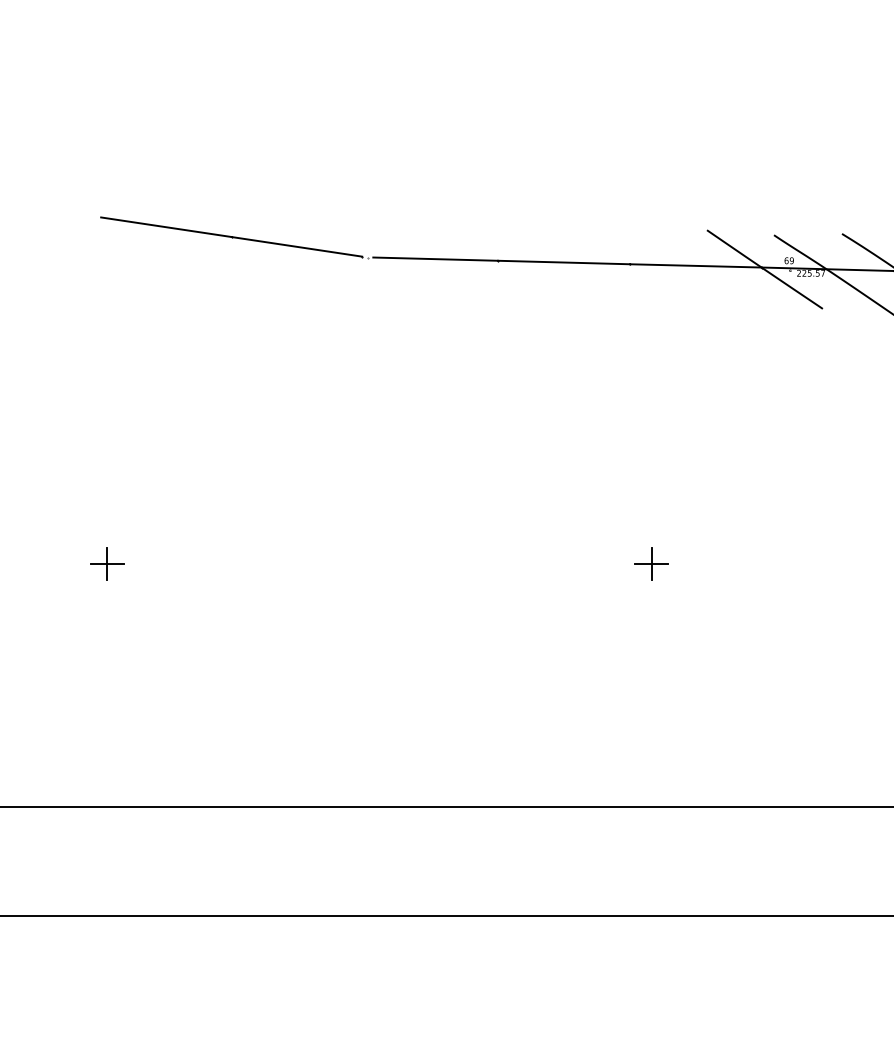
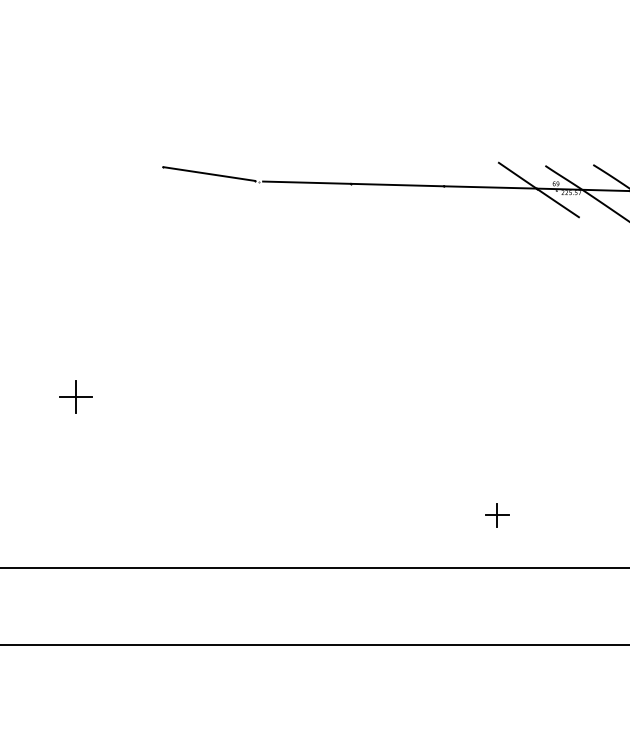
line: (166, 227) -> (117, 160), removed
part: (106, 564) -> (75, 397), size x1.4
part: (652, 564) -> (497, 515), moved

